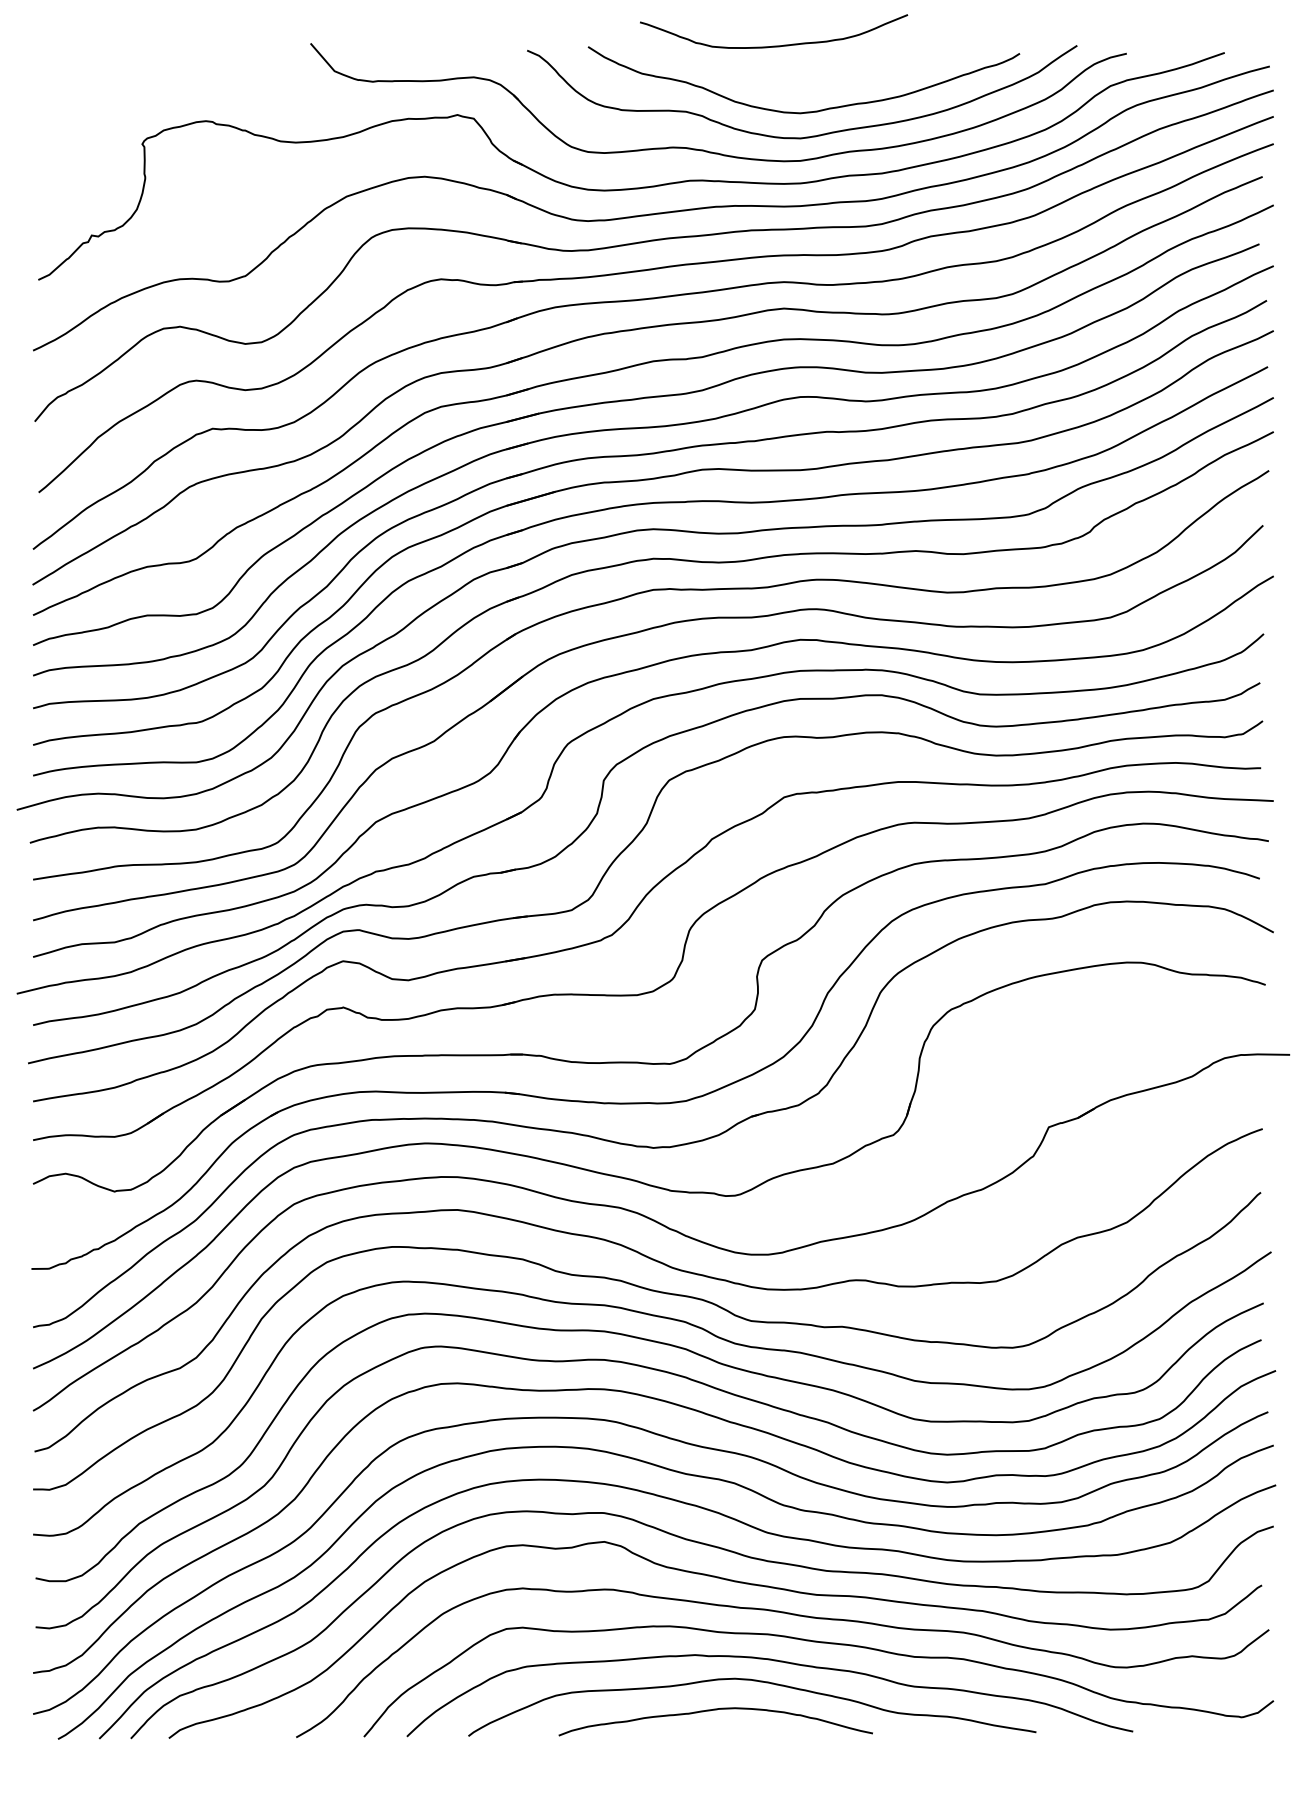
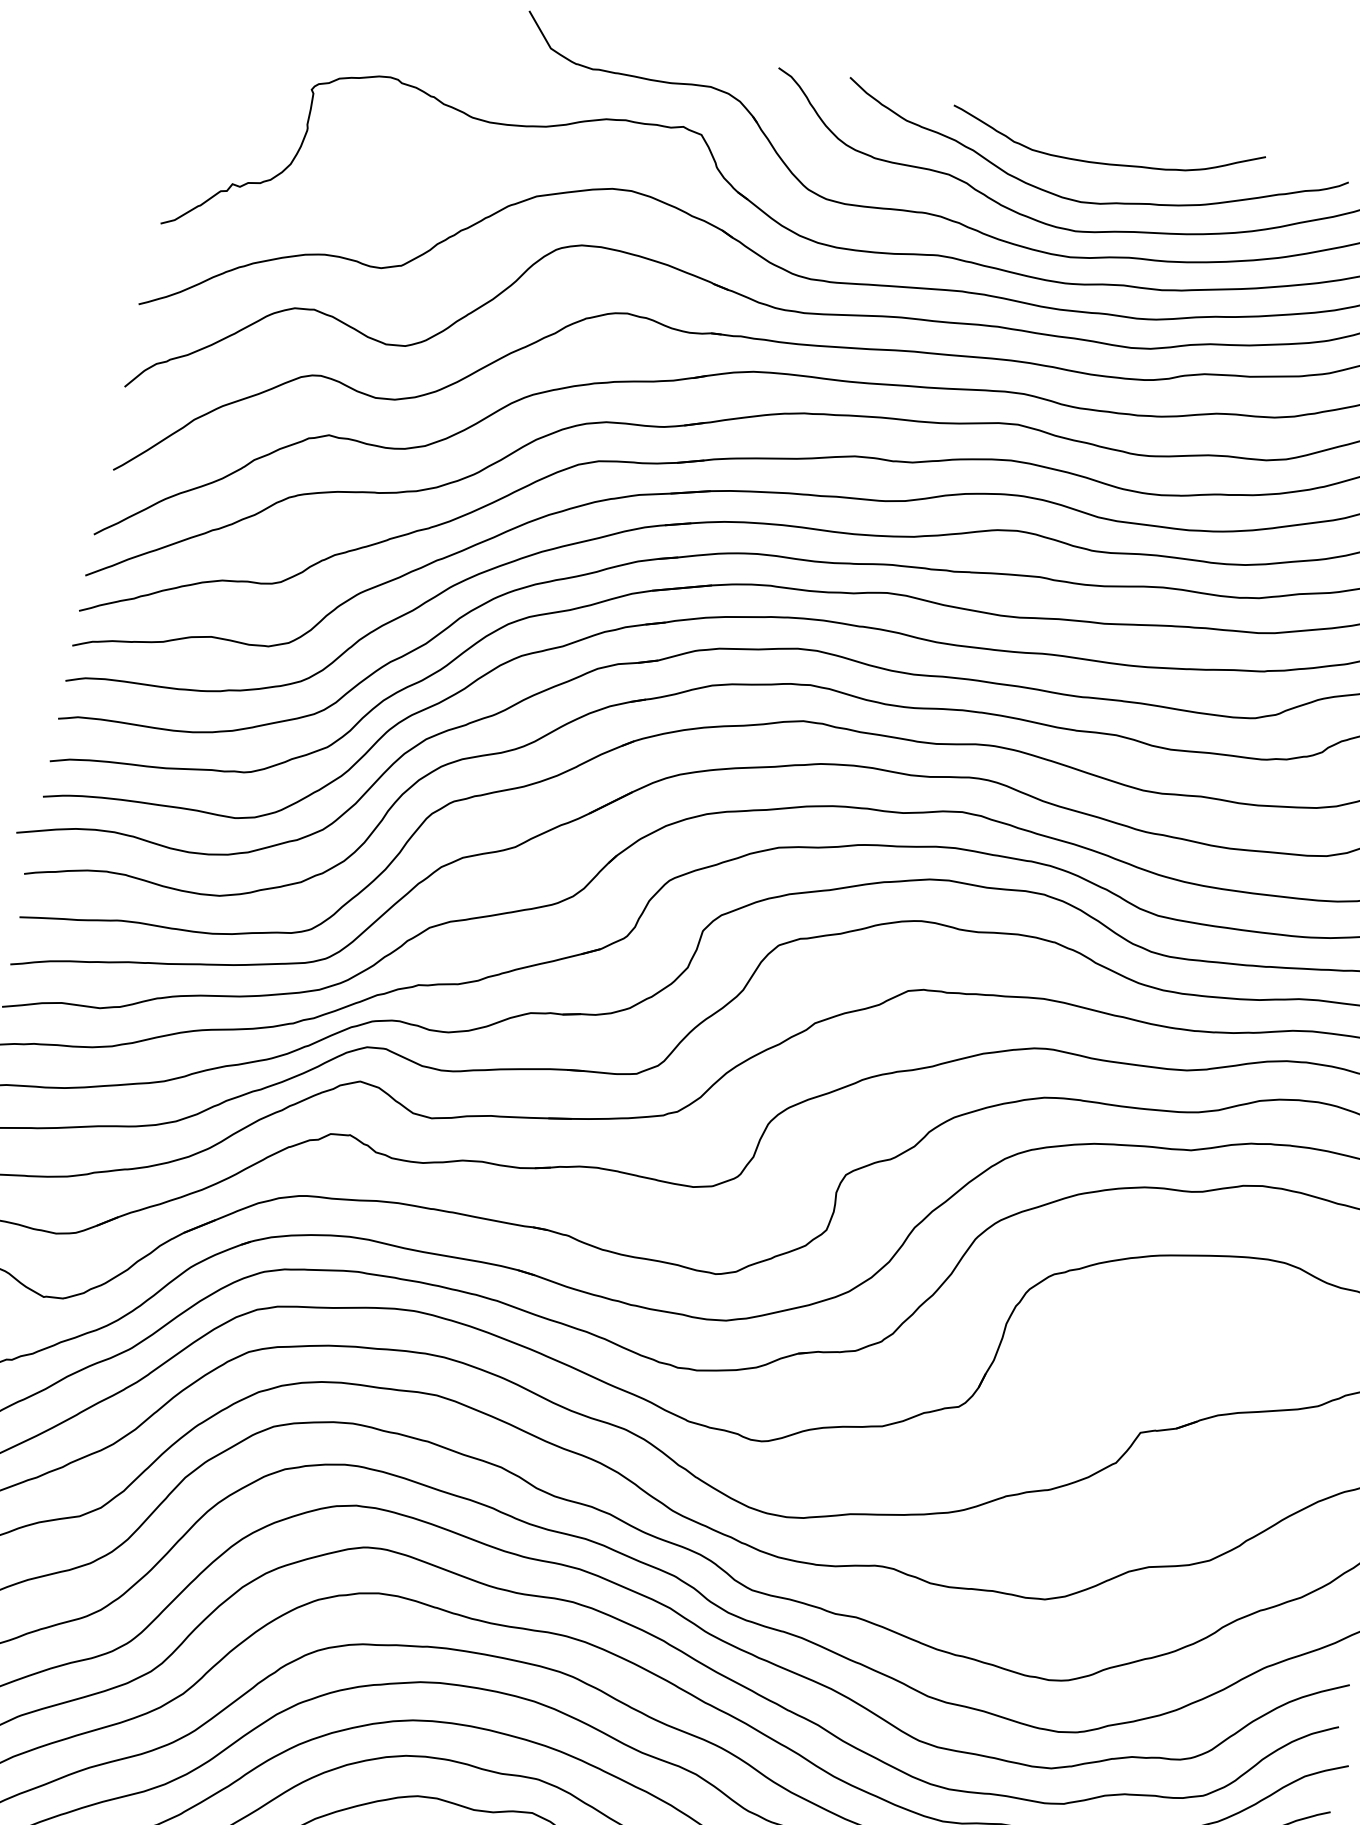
curve: (774, 45) -> (1104, 162), moved

